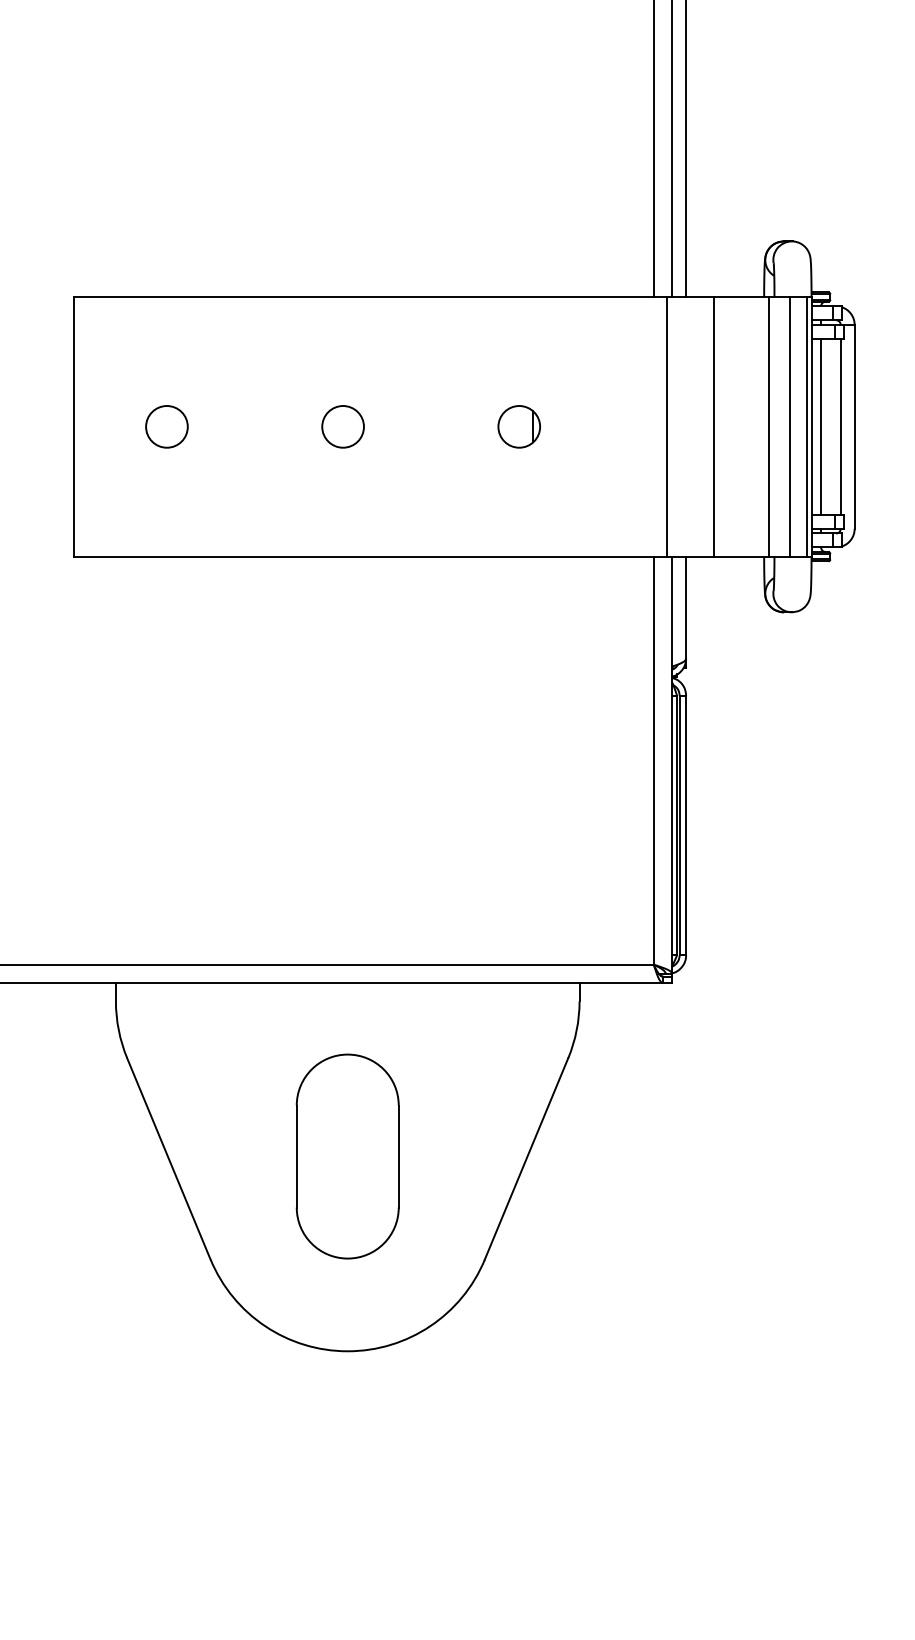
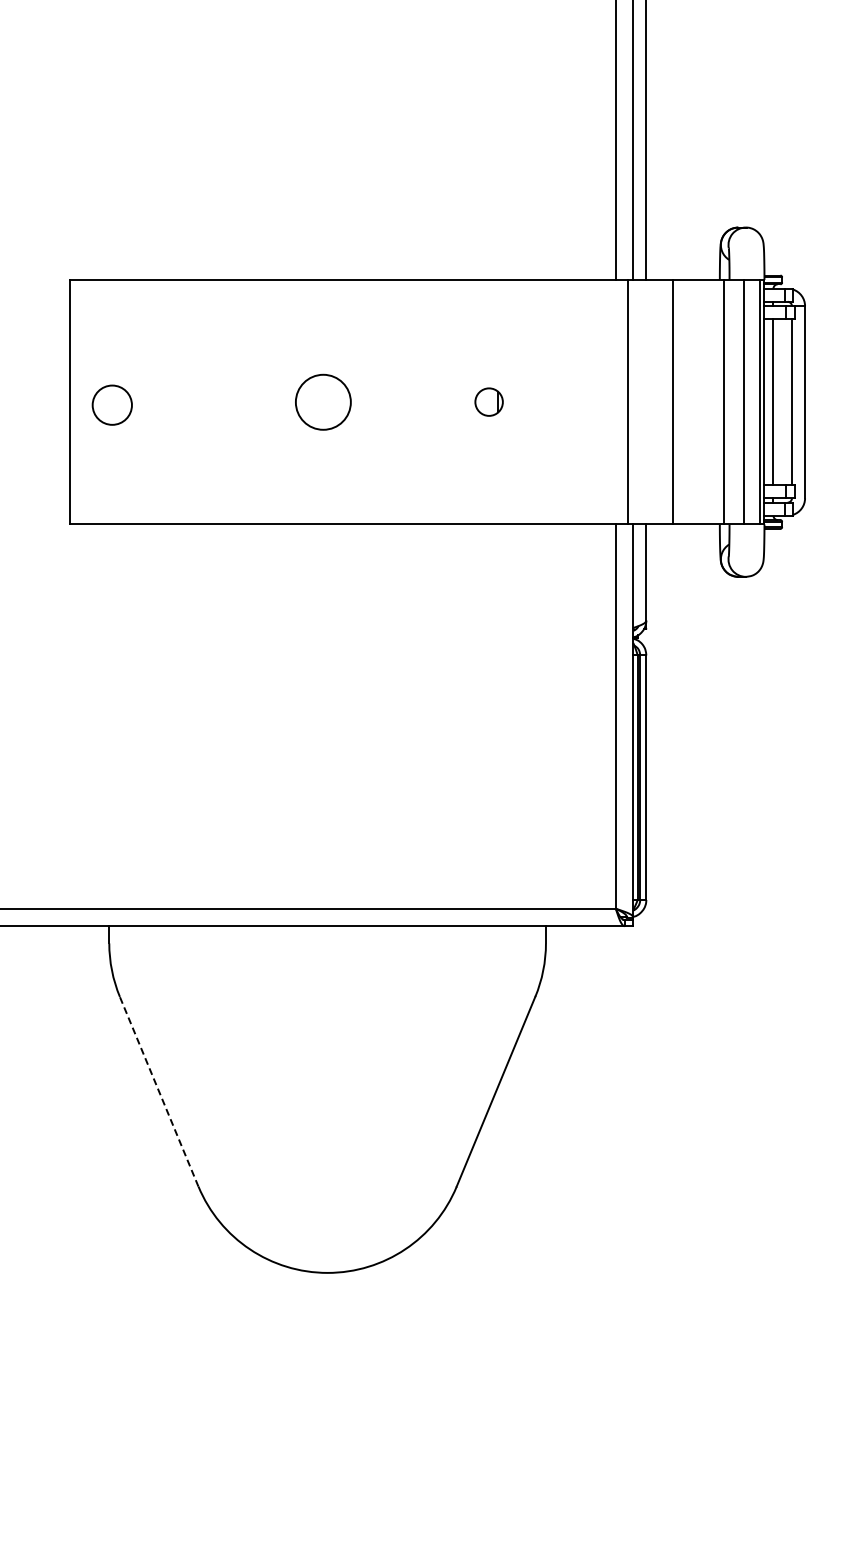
circle: (166, 426) -> (111, 404), moved
circle: (342, 426) -> (322, 401), size x1.4
part: (518, 426) -> (488, 401), size x0.7
part: (347, 1156) -> (327, 1089), removed
line: (169, 1158) -> (159, 1091), solid -> dashed

